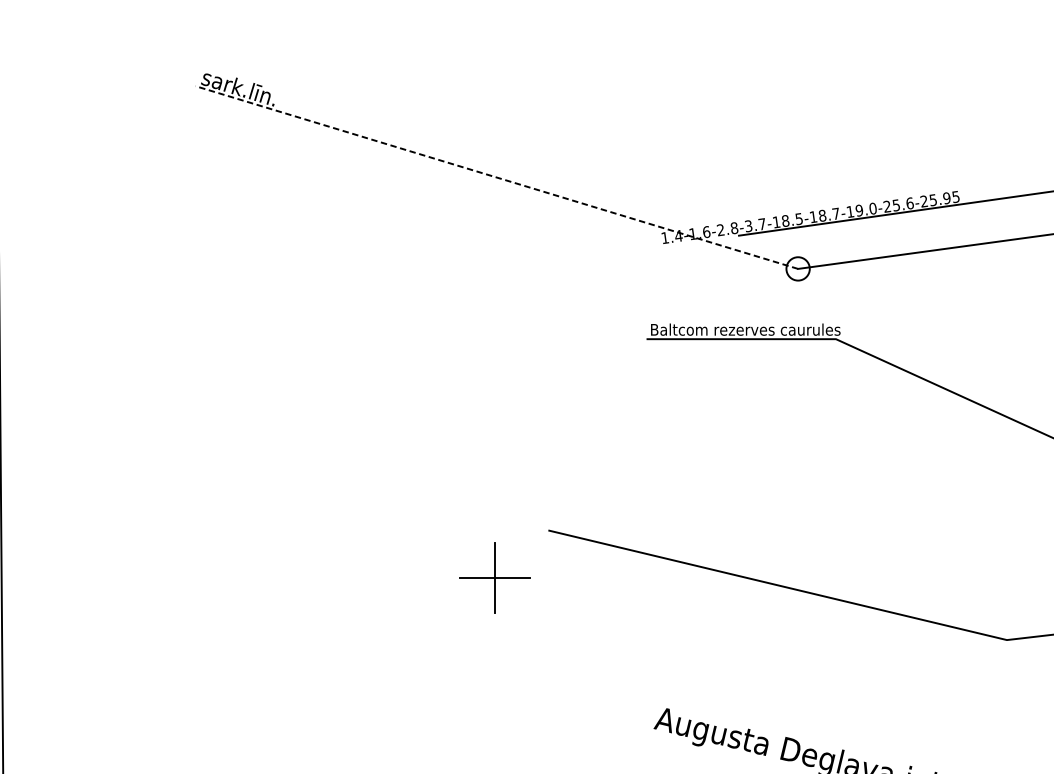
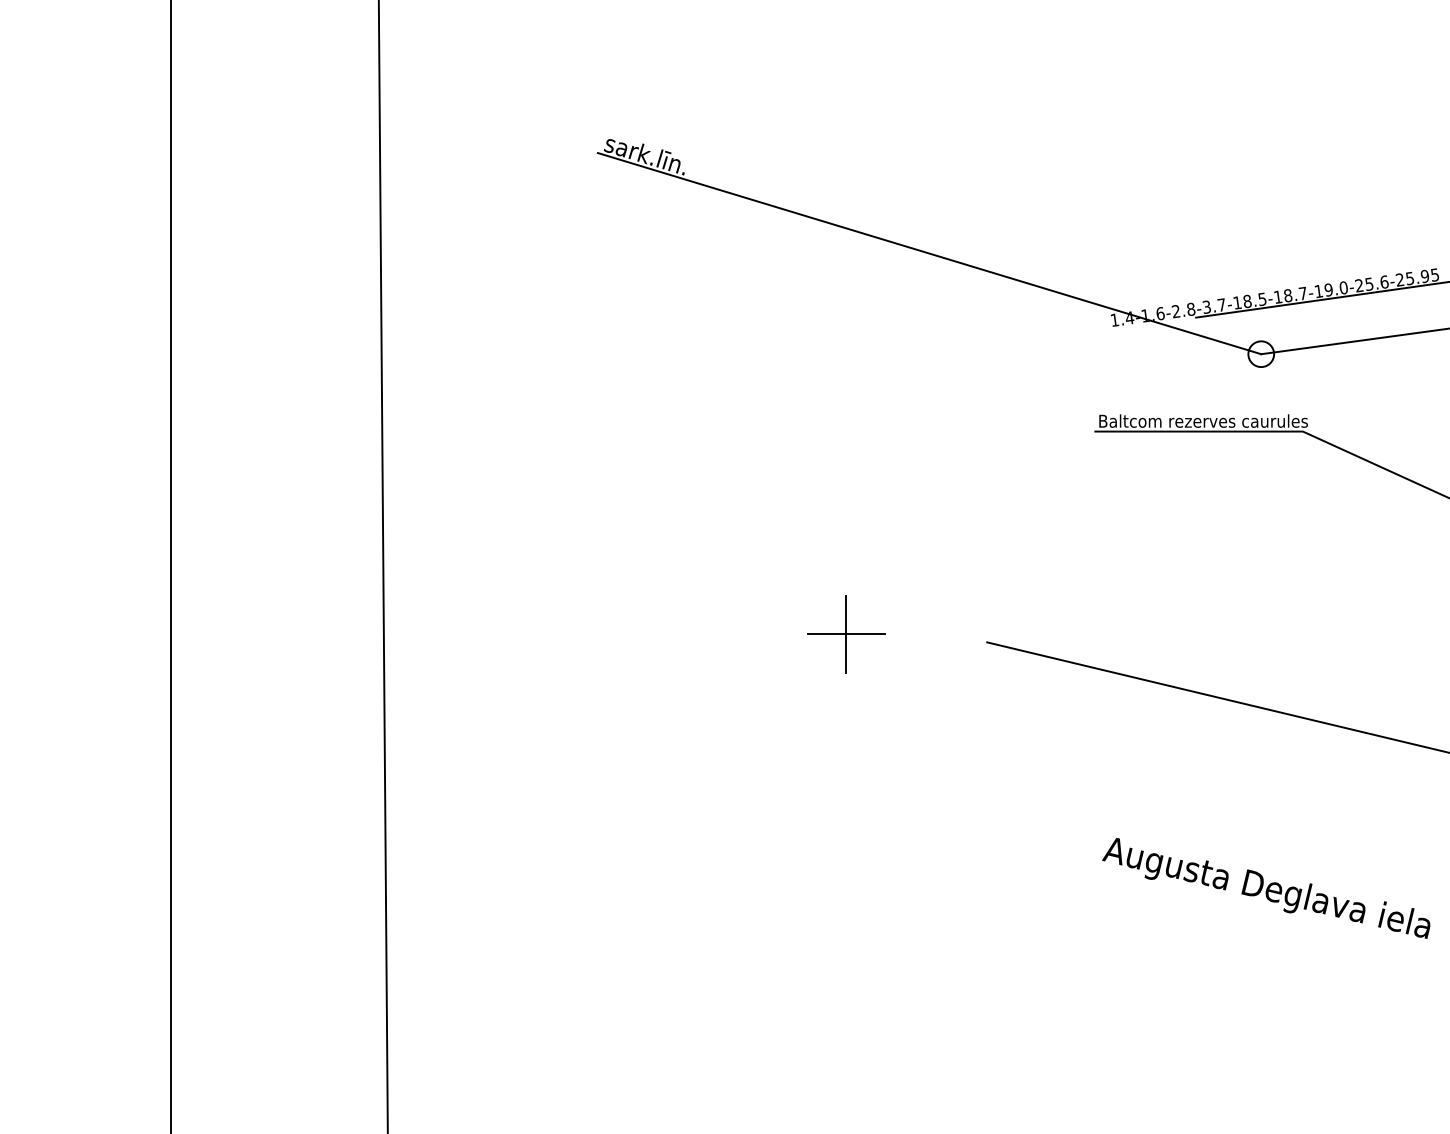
line: (496, 177) -> (929, 253), dashed -> solid
part: (494, 578) -> (846, 634), moved

